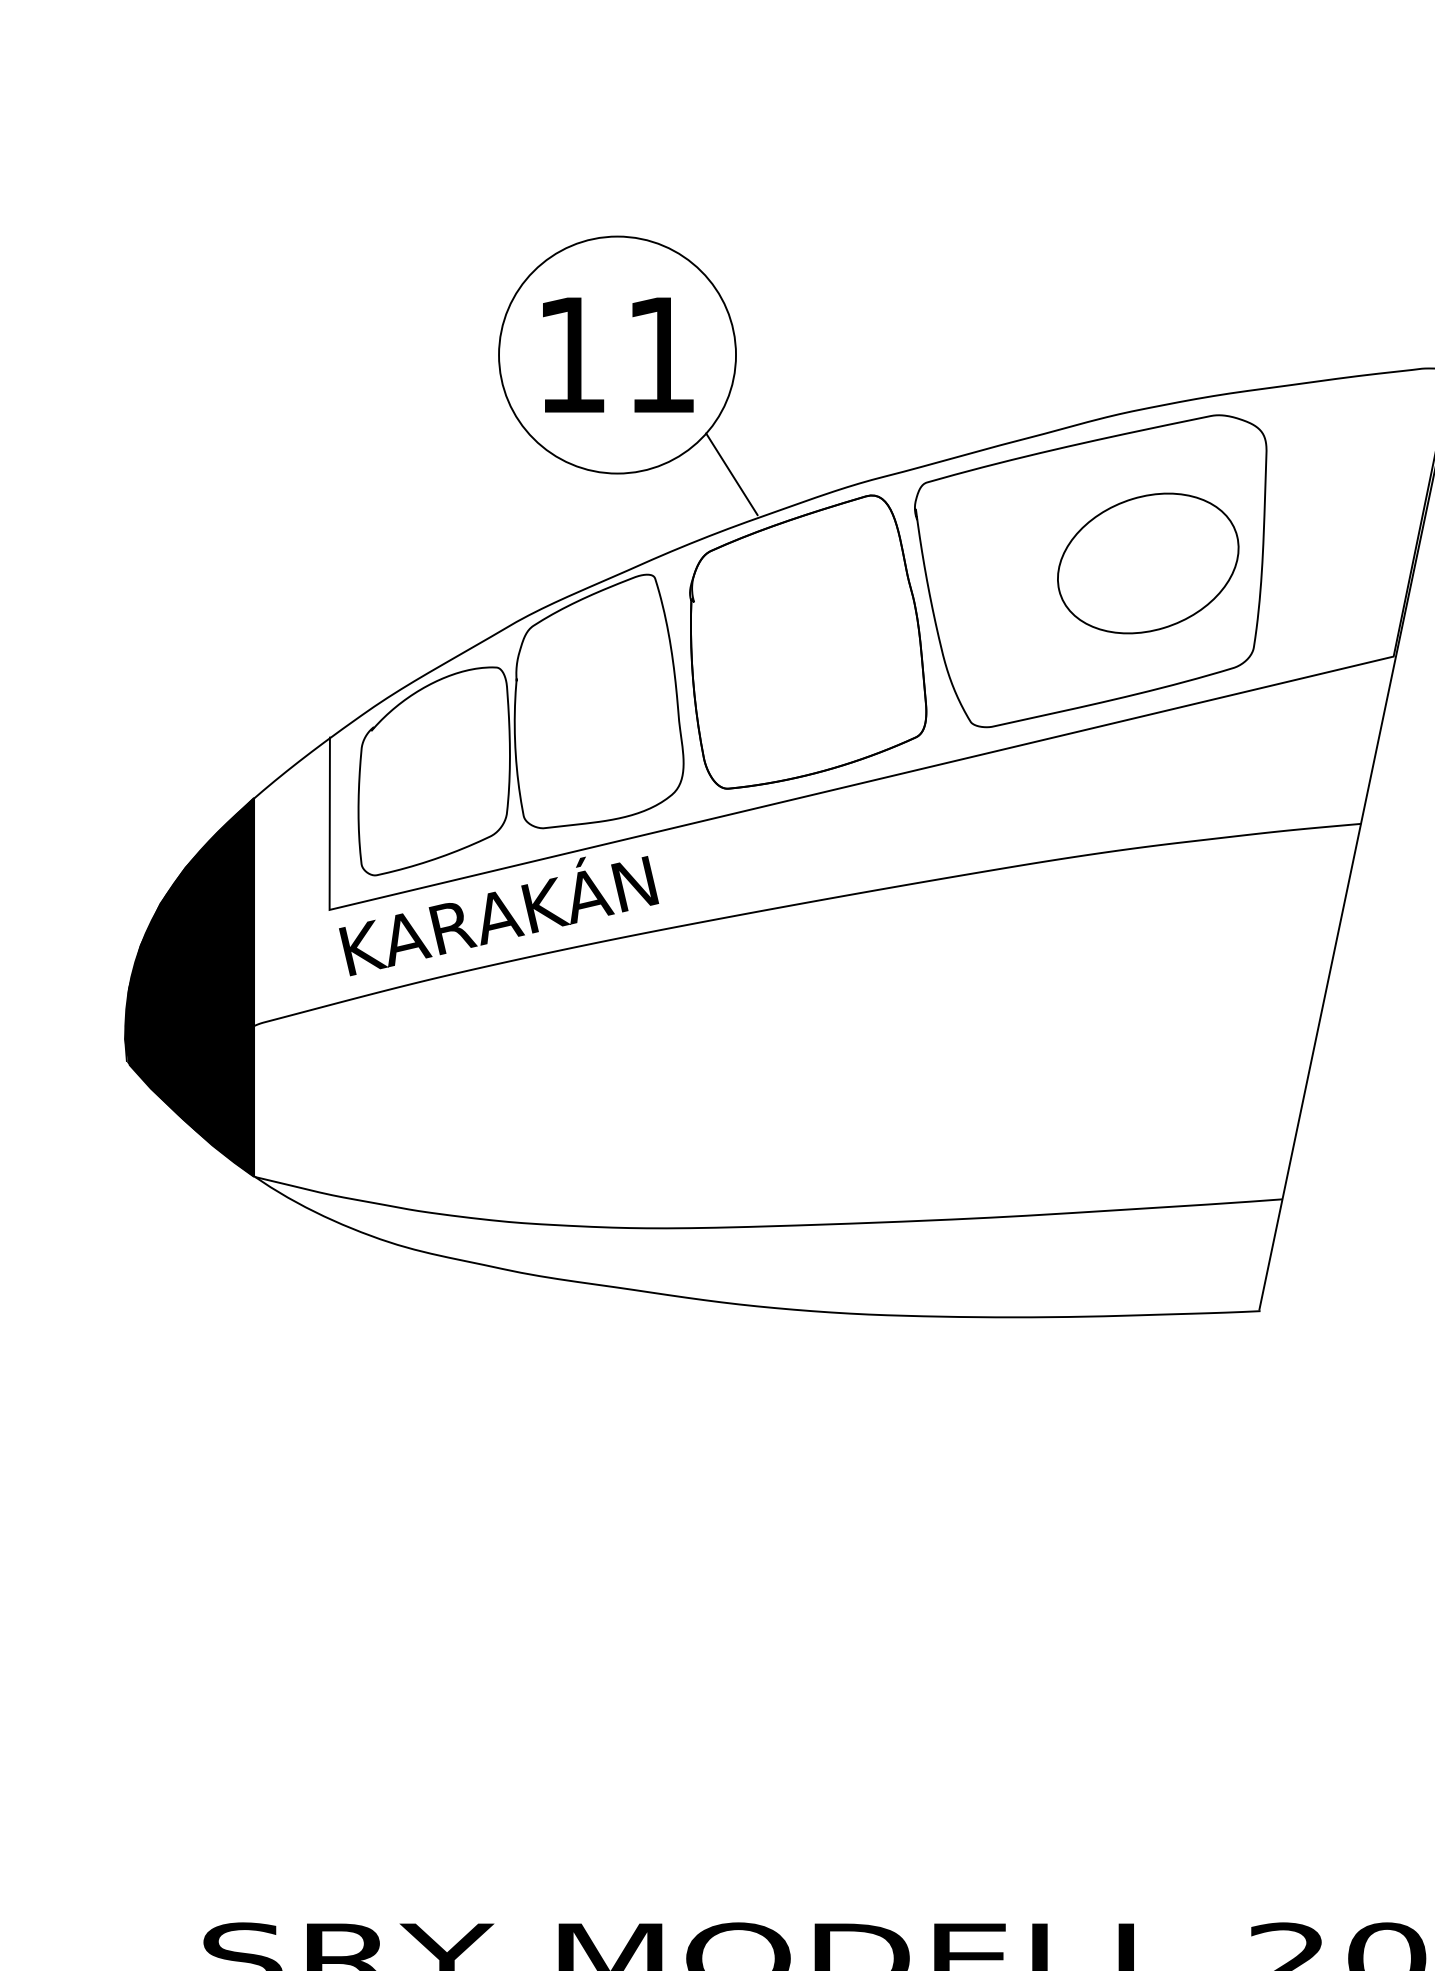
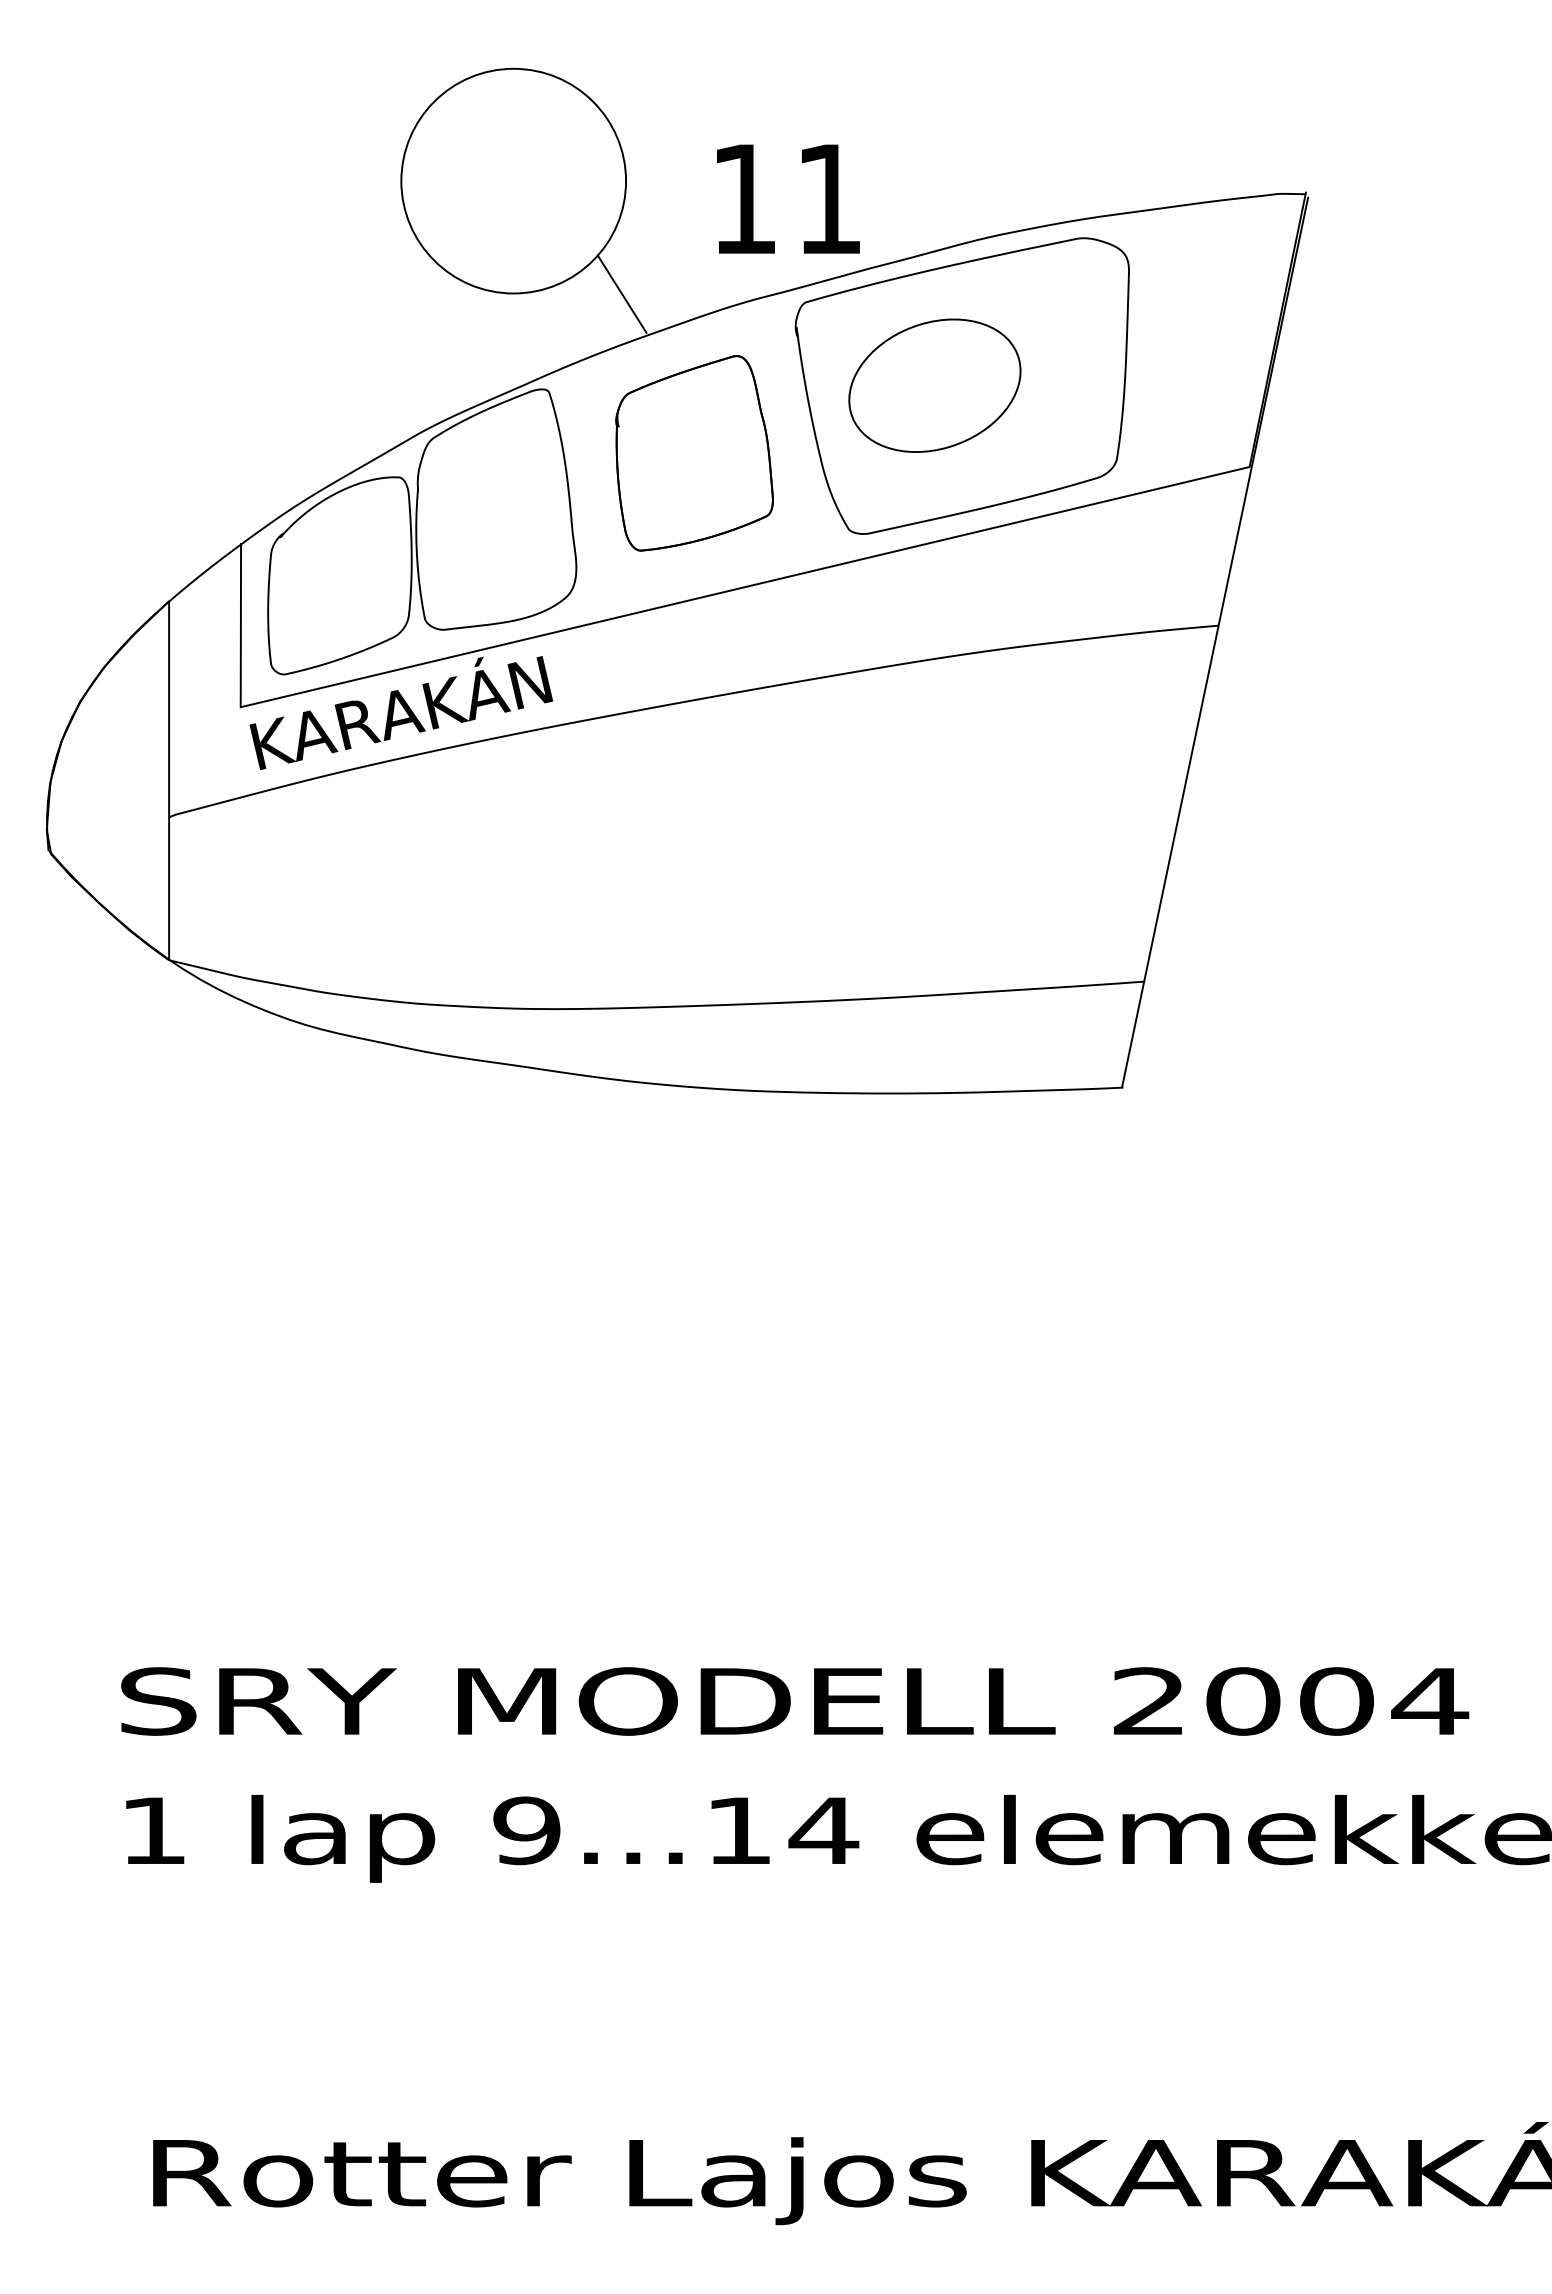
text: (618, 354) -> (788, 198), moved
part: (1147, 563) -> (934, 385), moved
part: (808, 642) -> (694, 453), size x0.7
fill: (189, 987) -> (107, 780), removed

